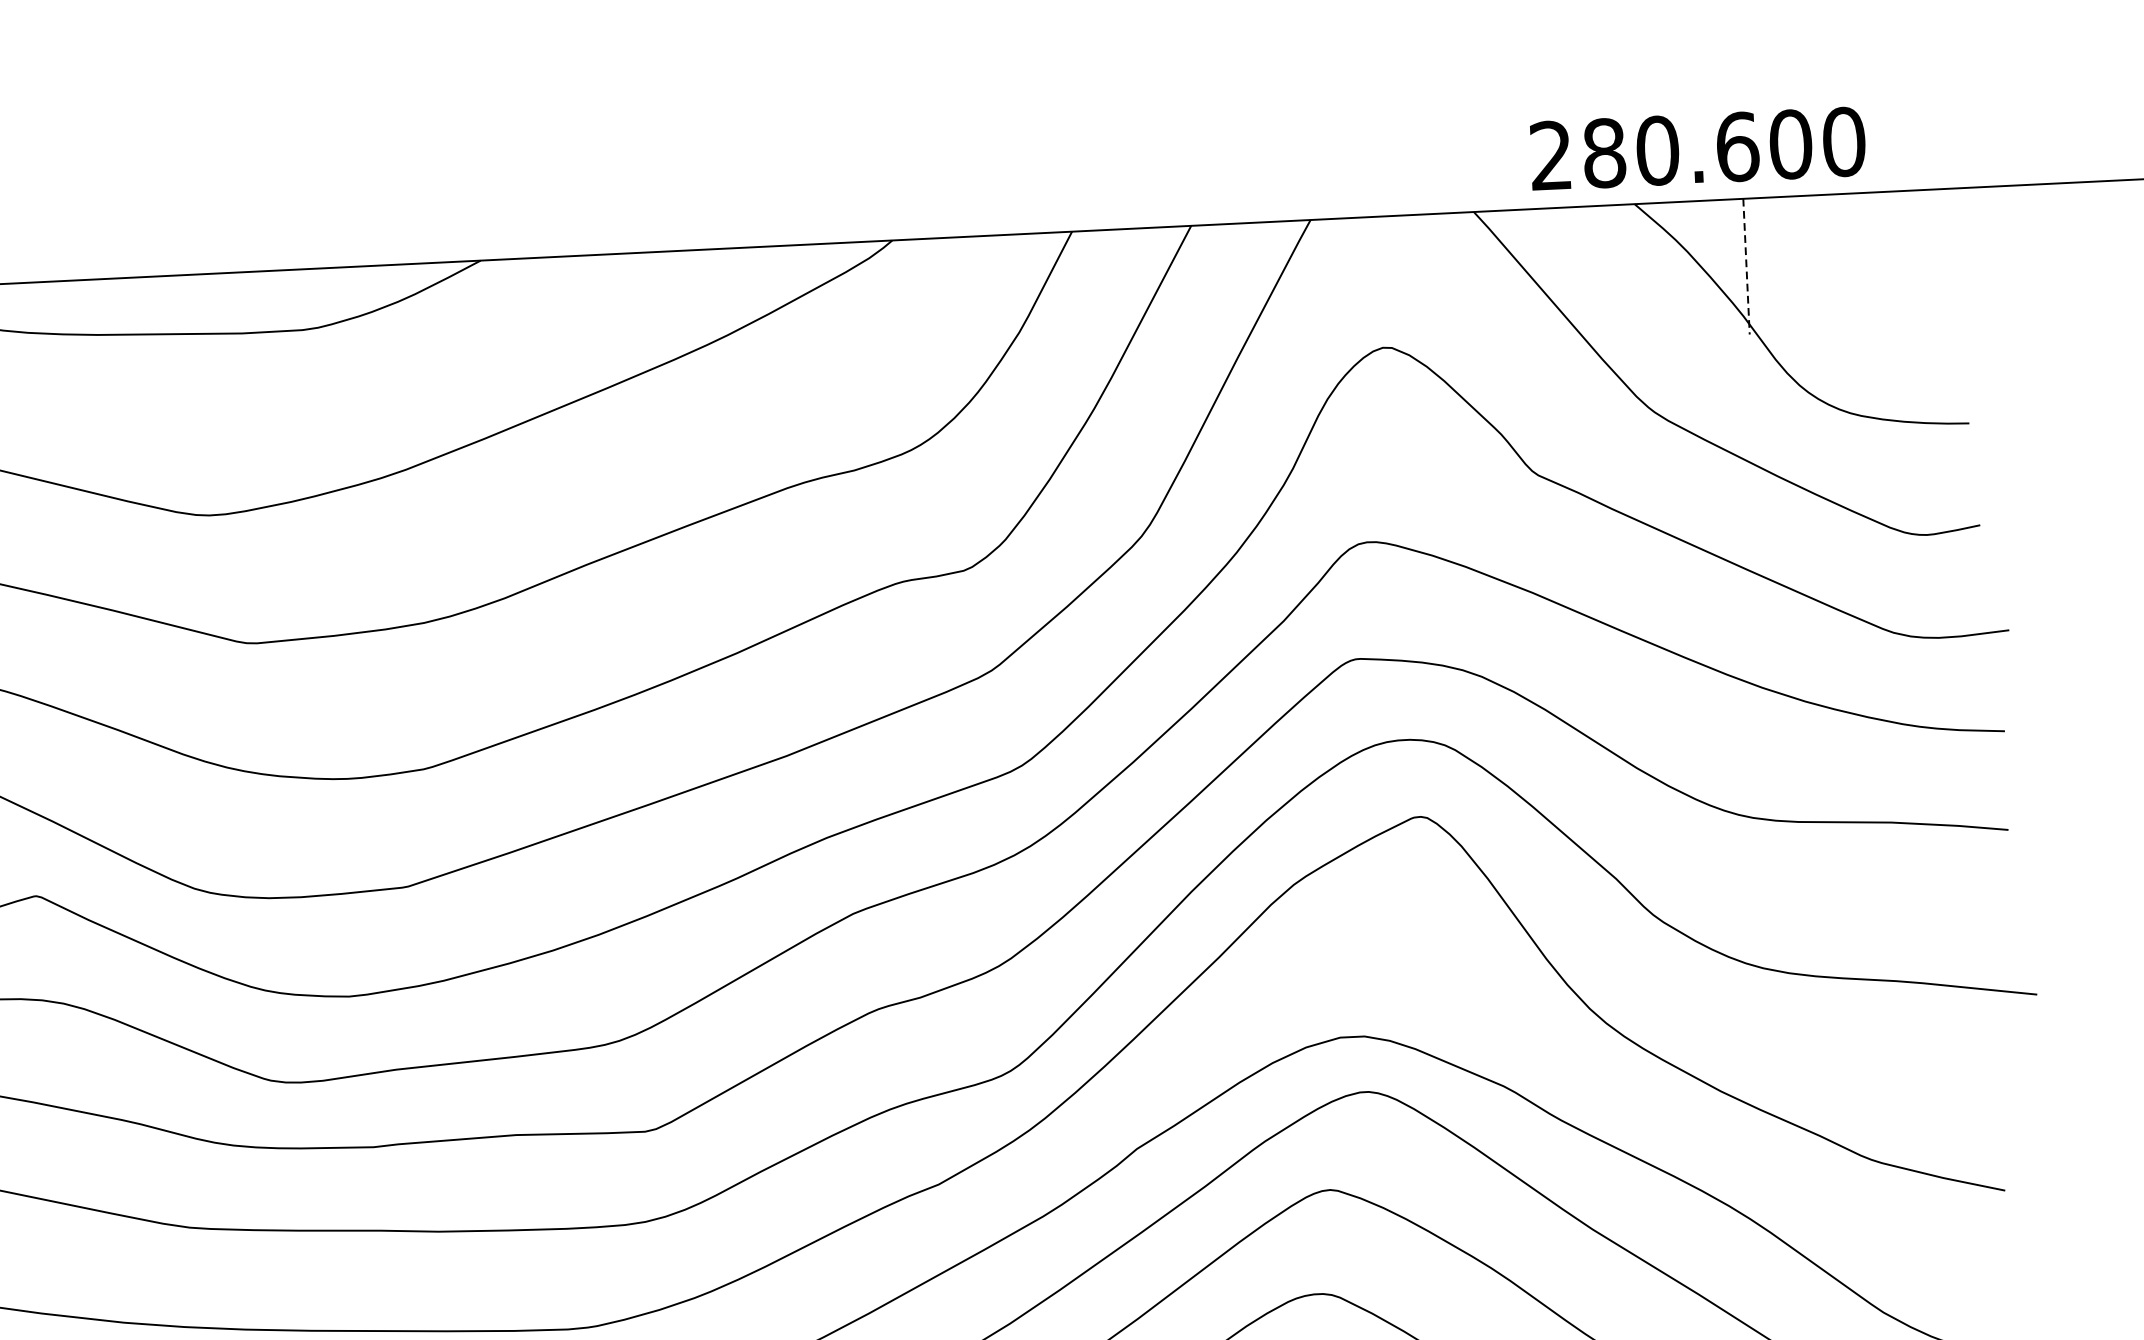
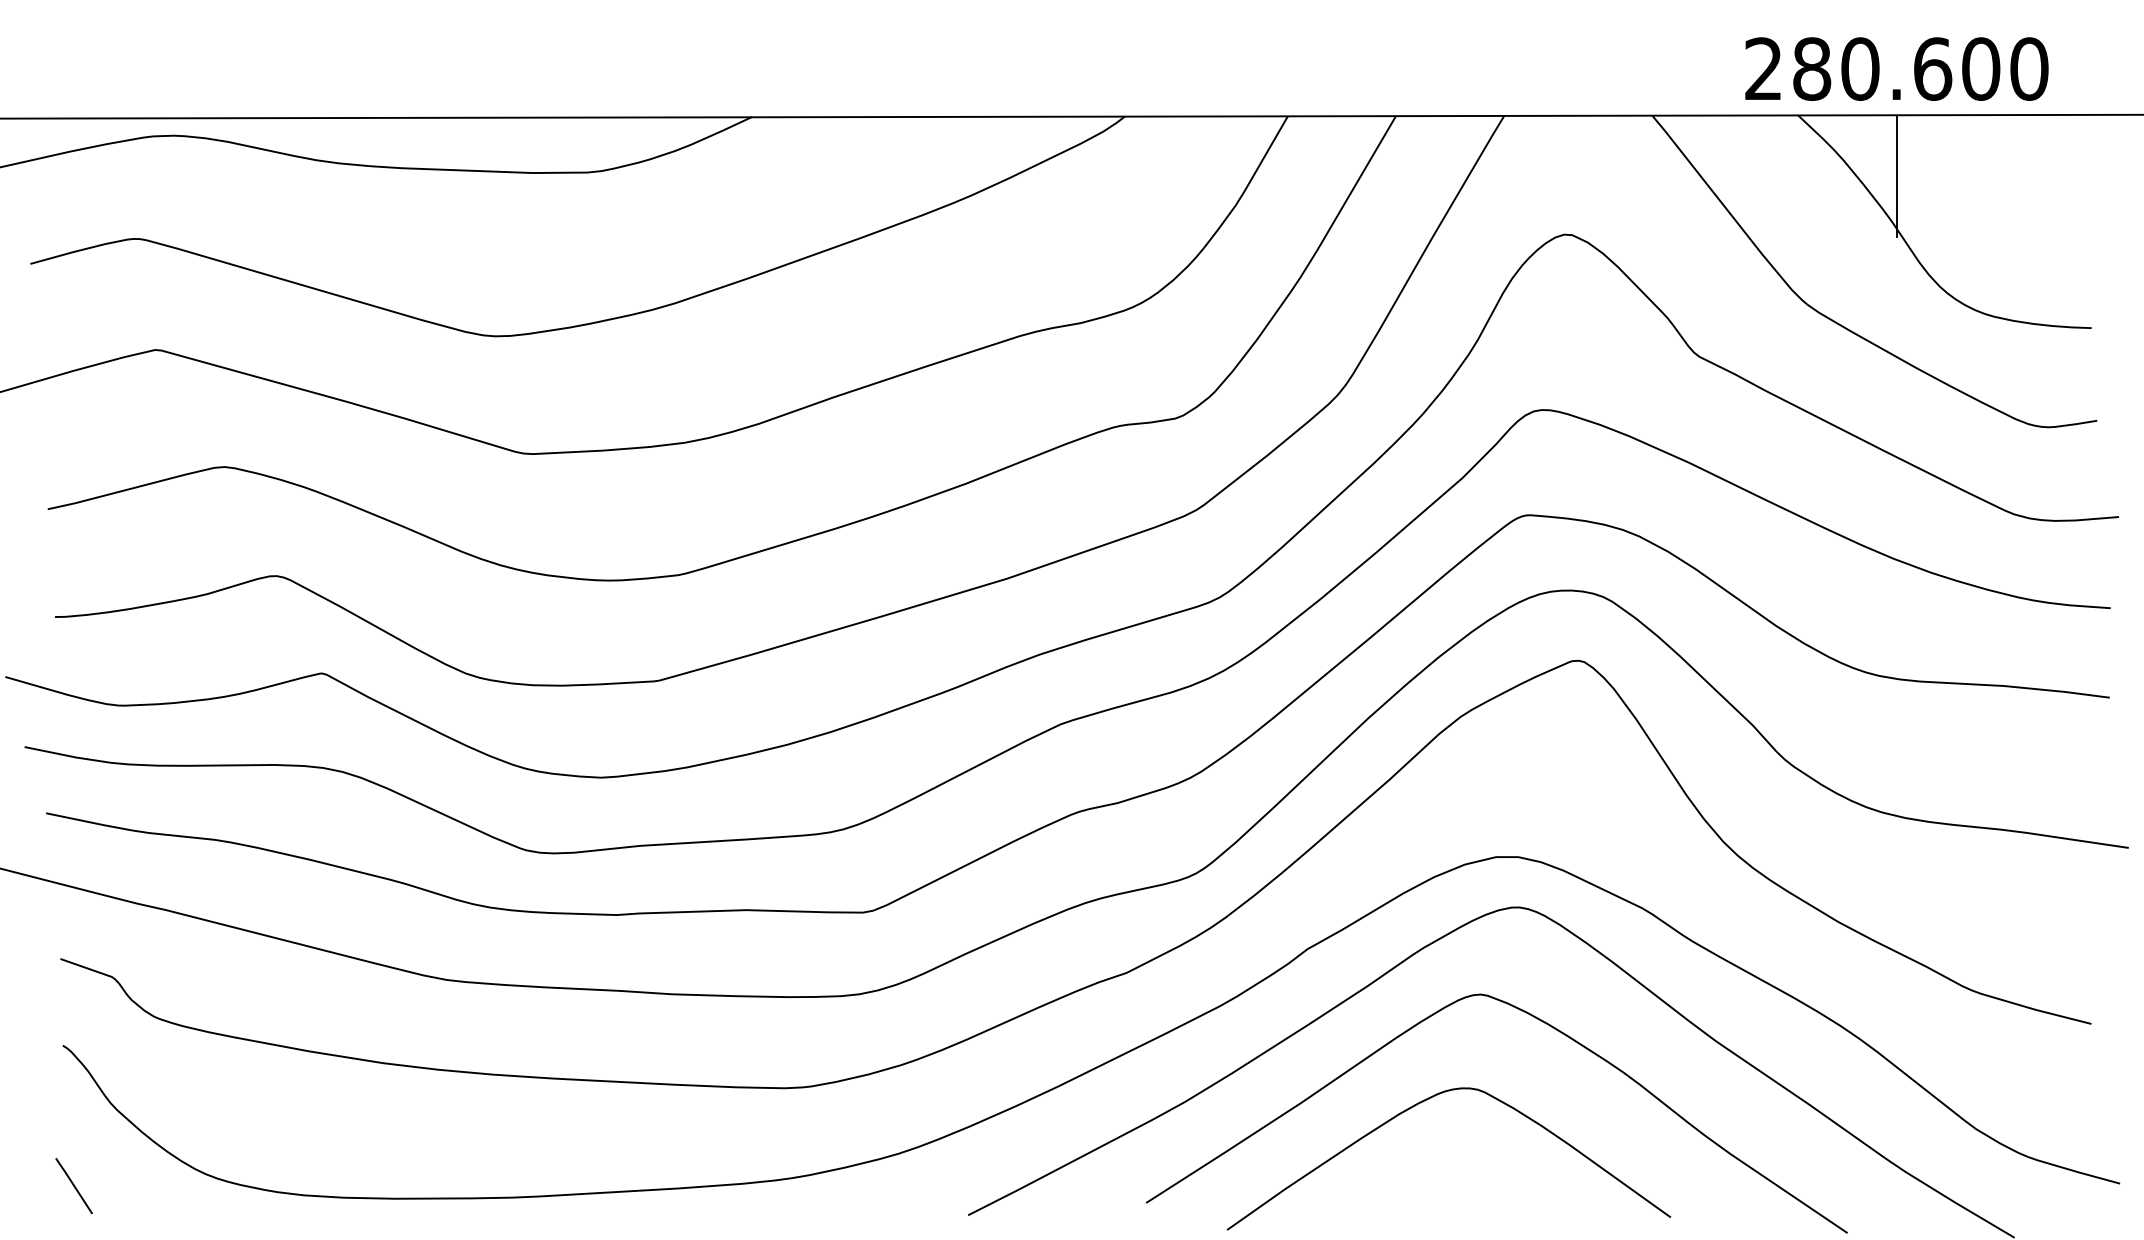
text: (1697, 148) -> (1896, 68), moved
line: (1746, 266) -> (1896, 176), dashed -> solid

